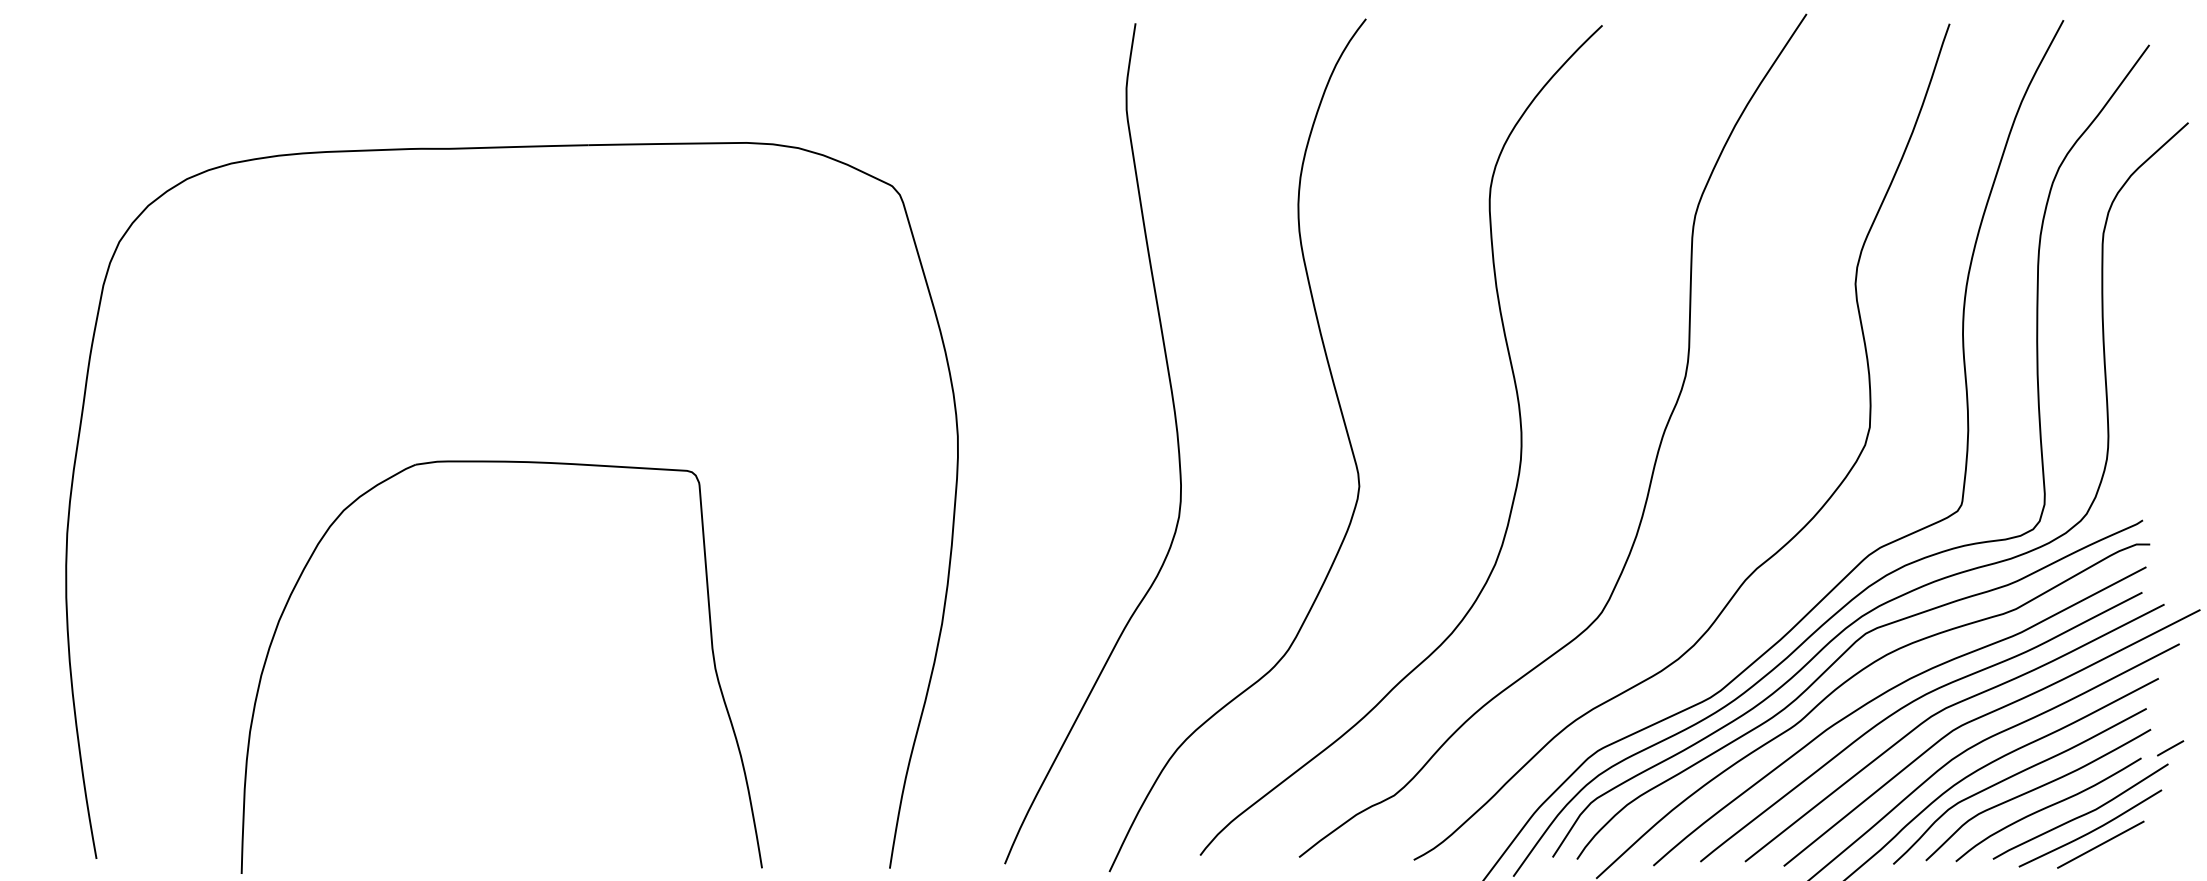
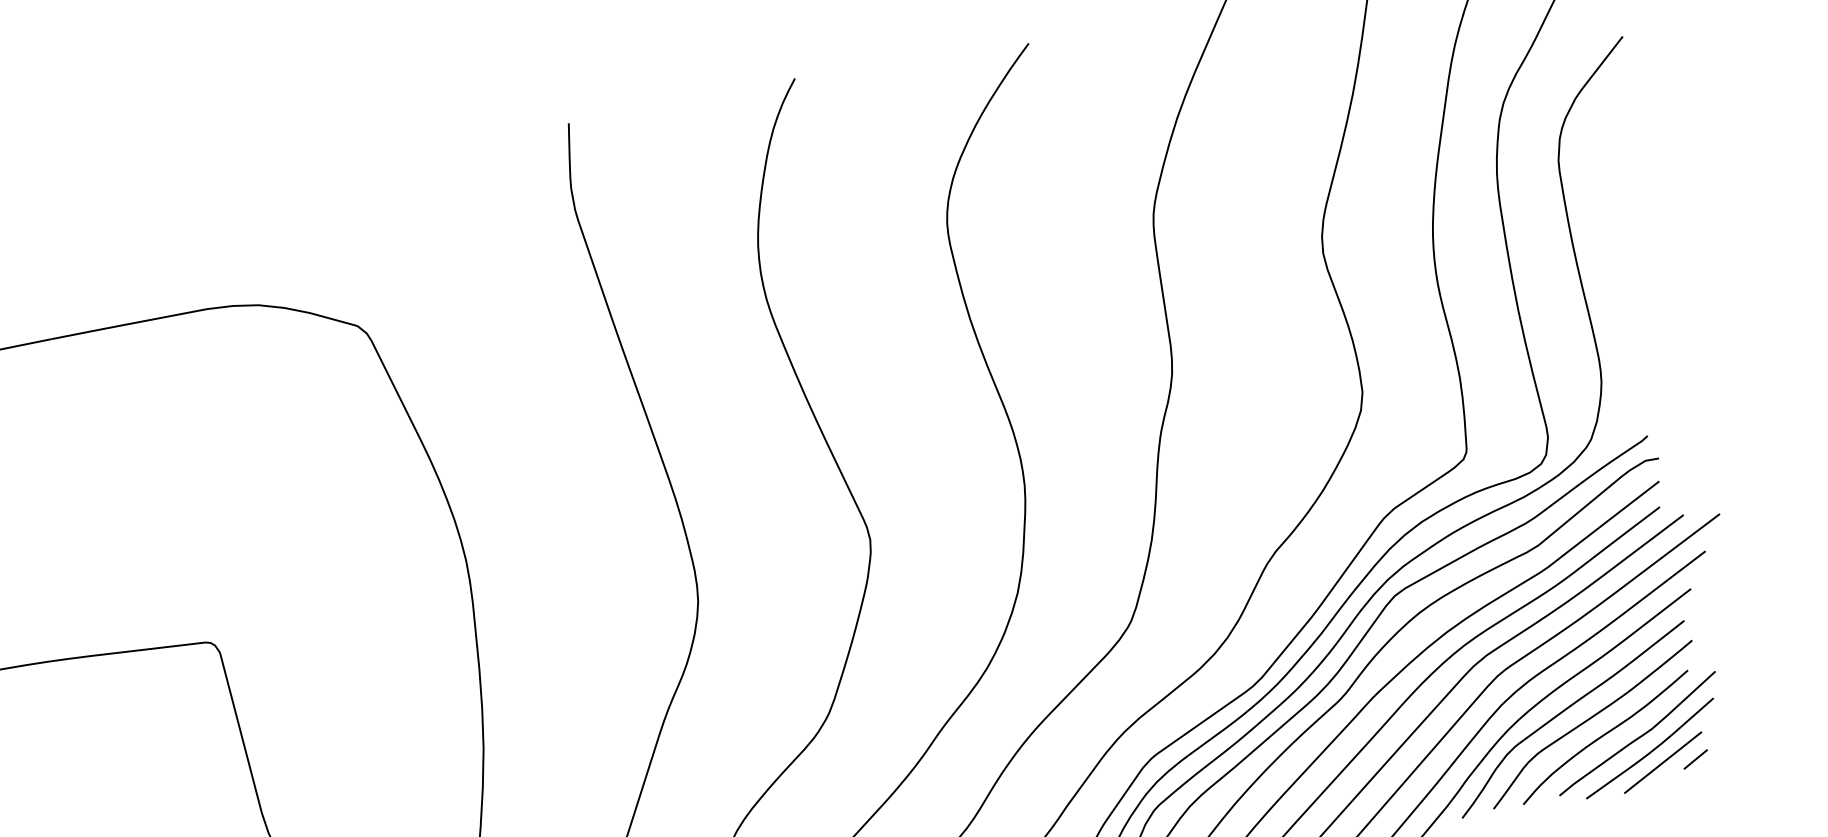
line: (2170, 748) -> (1695, 759), moved

